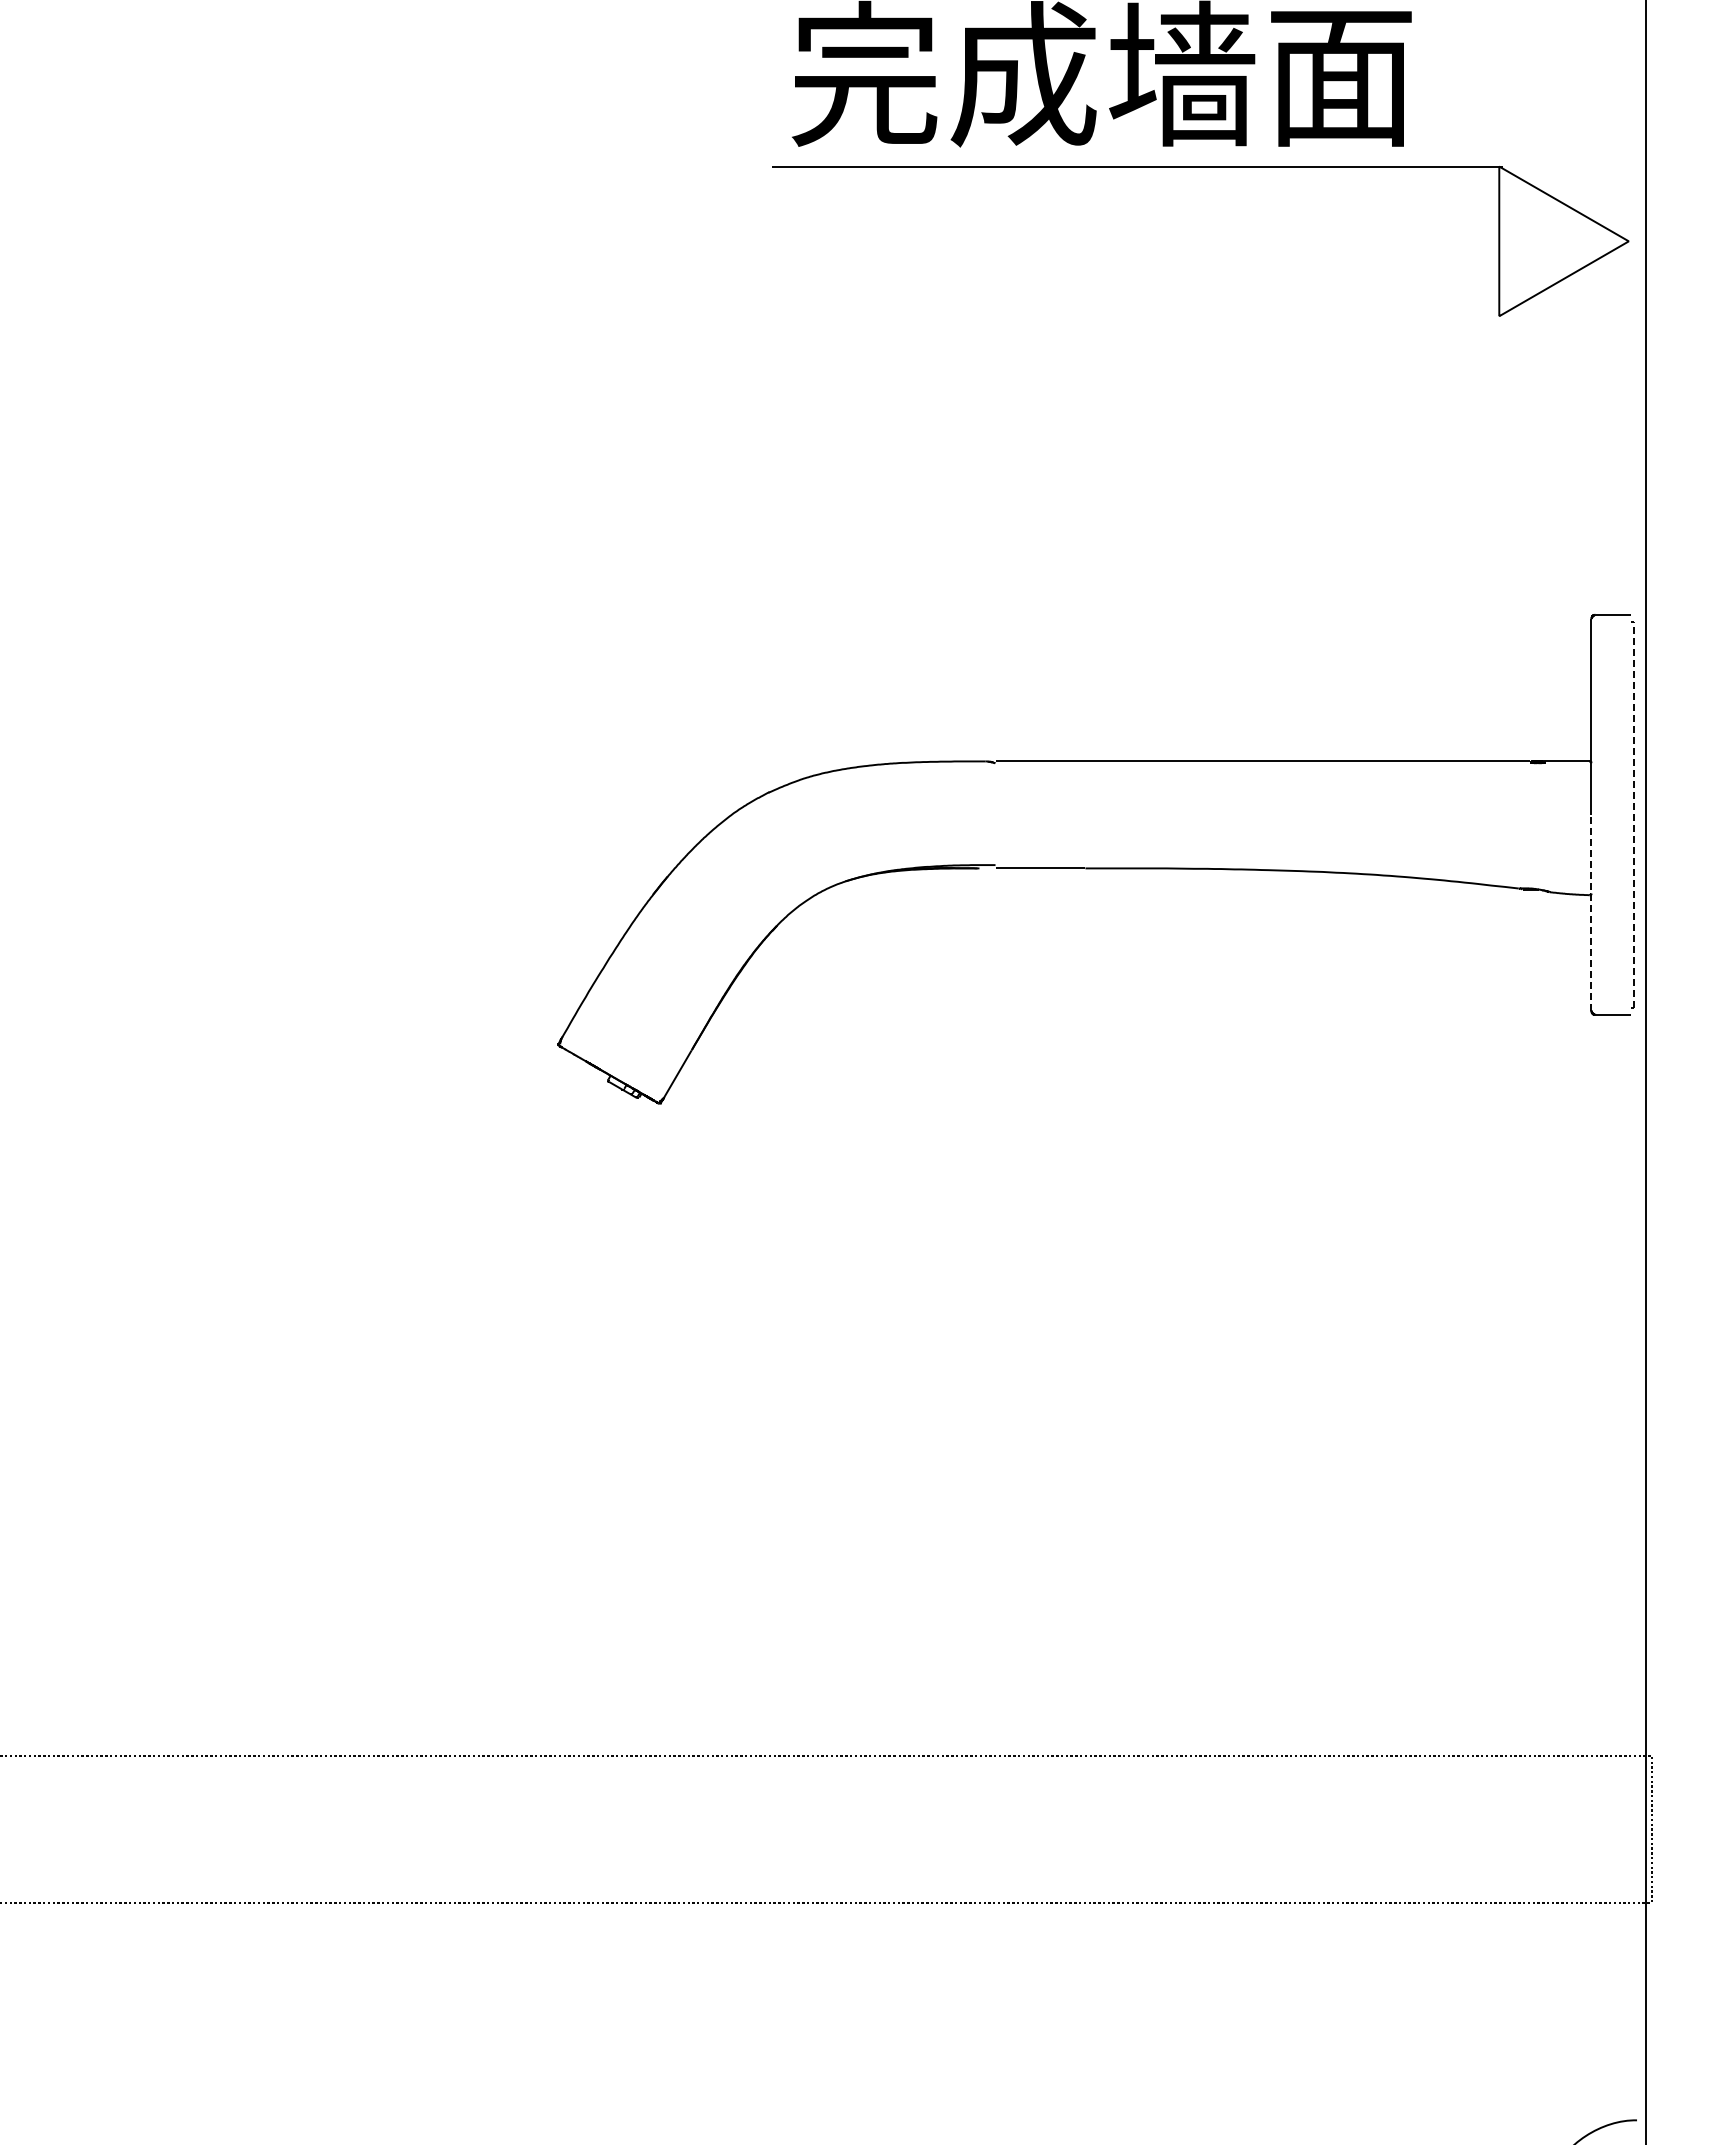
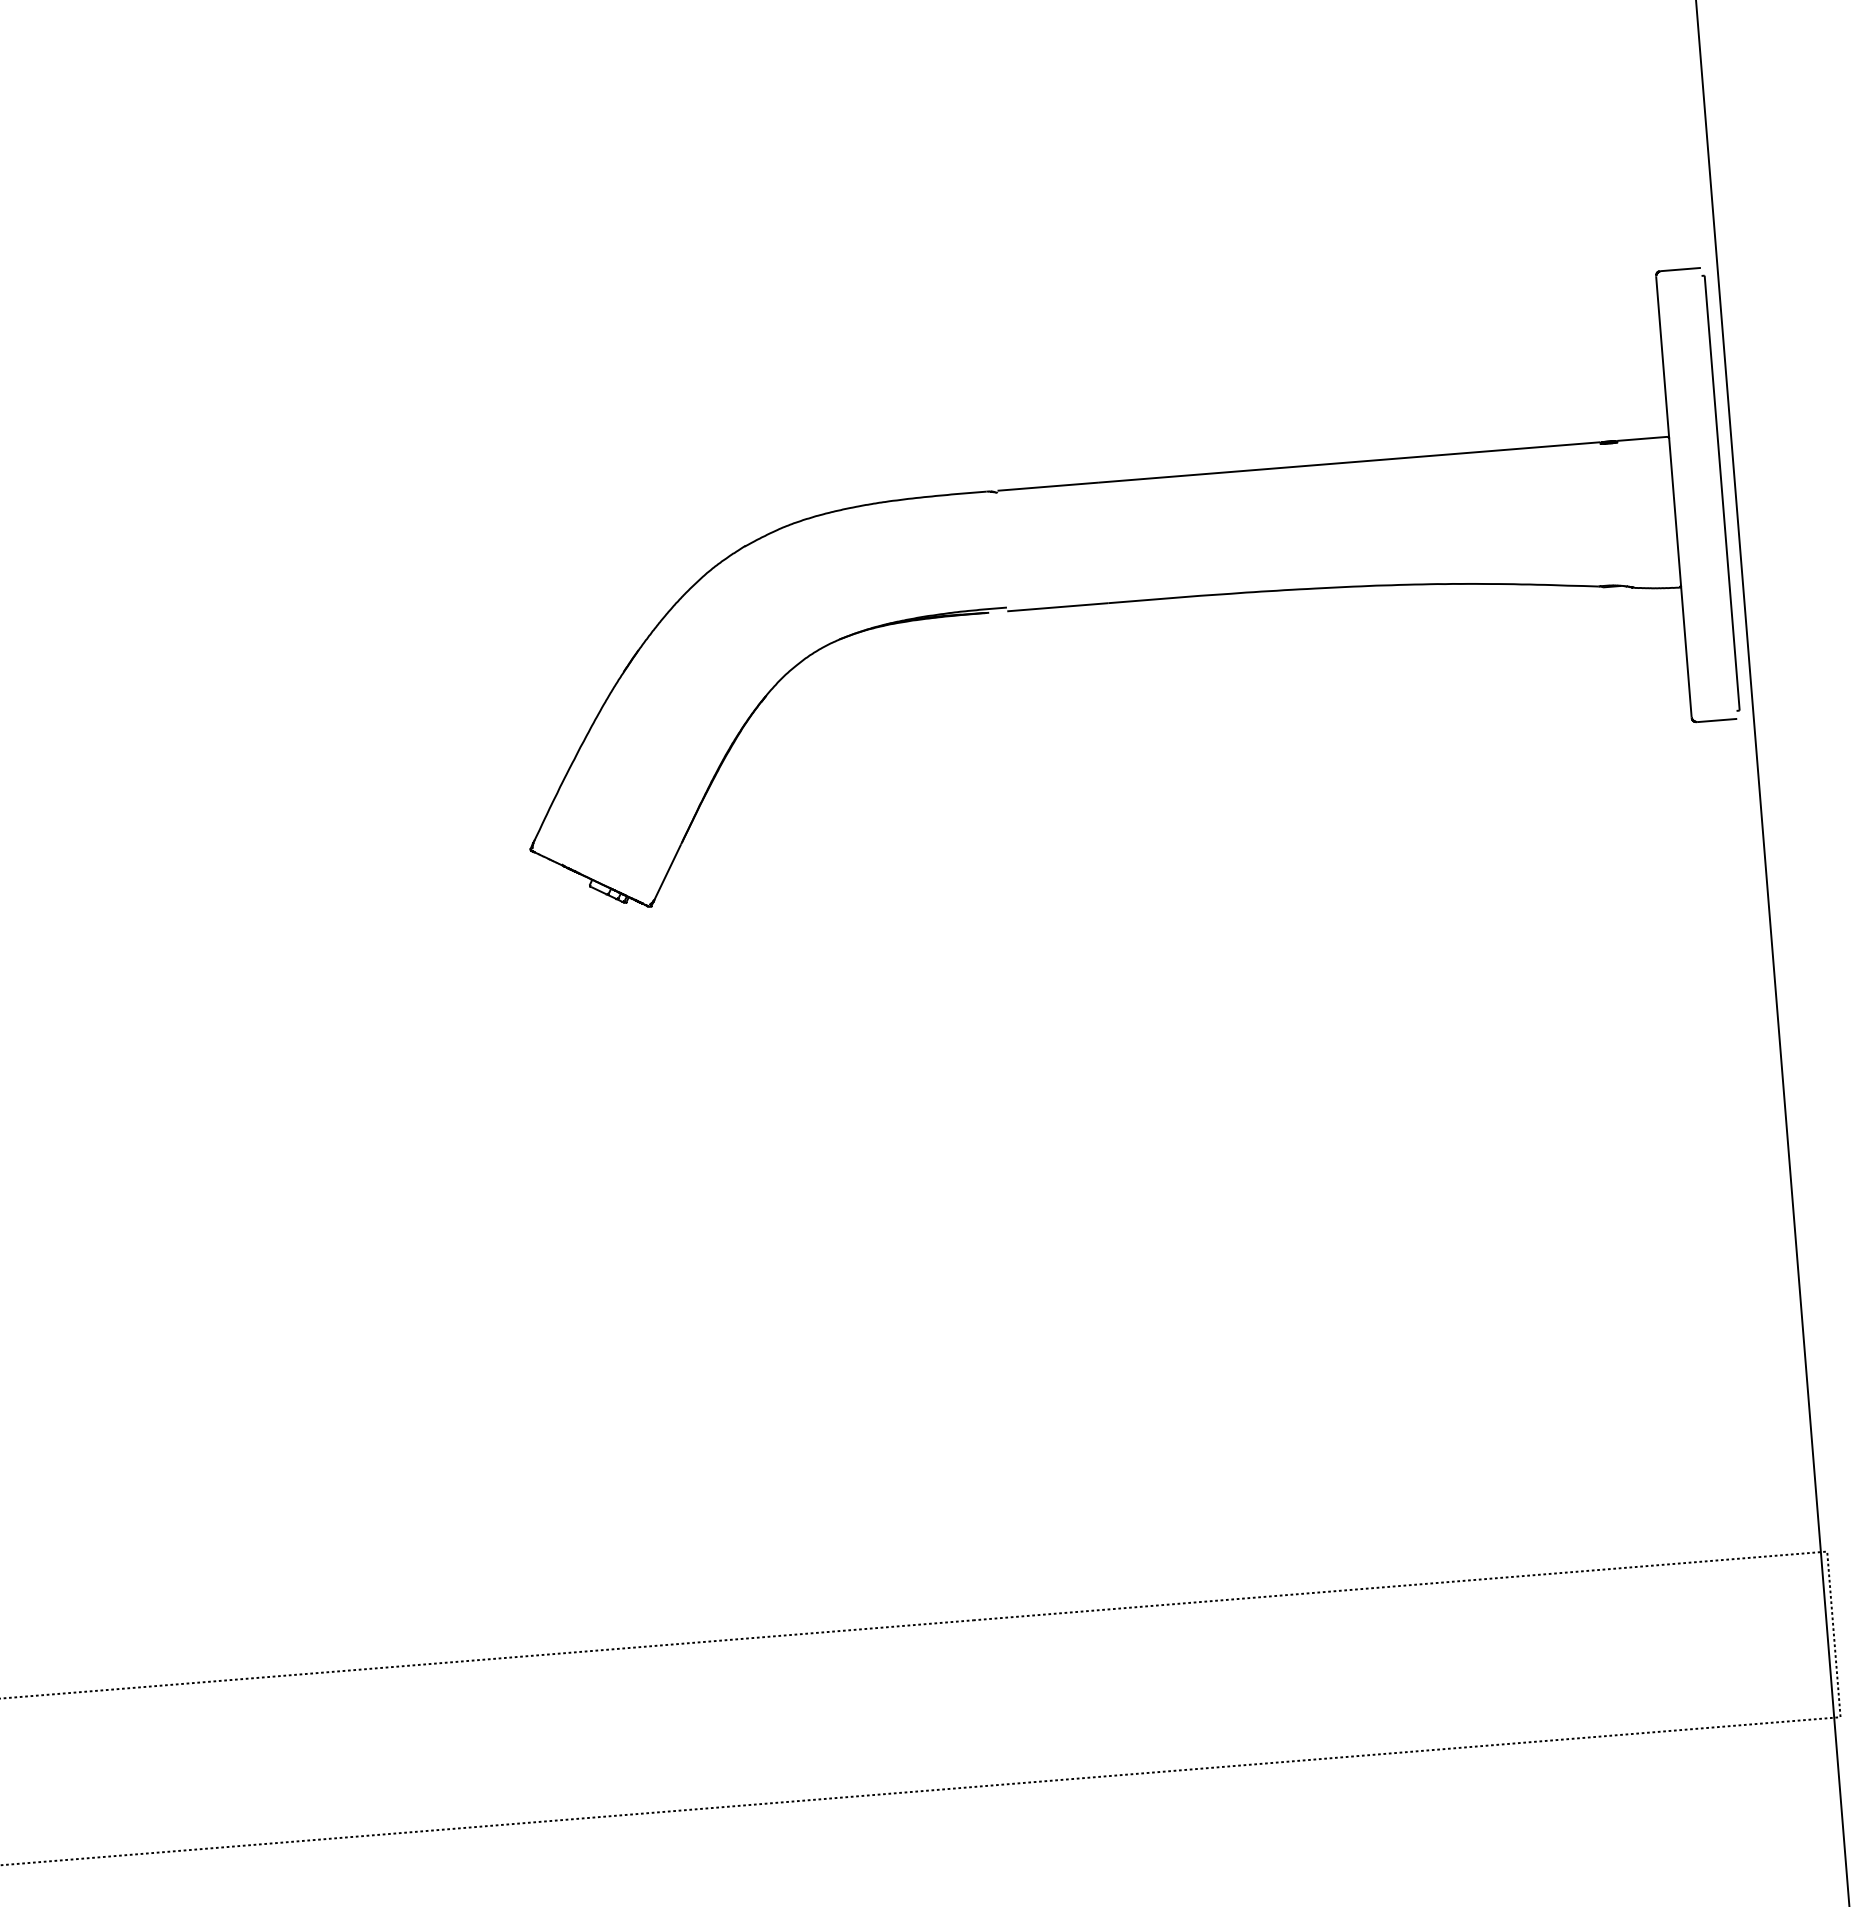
line: (1634, 814) -> (1722, 492), dashed -> solid
line: (1591, 912) -> (1682, 606), dashed -> solid

